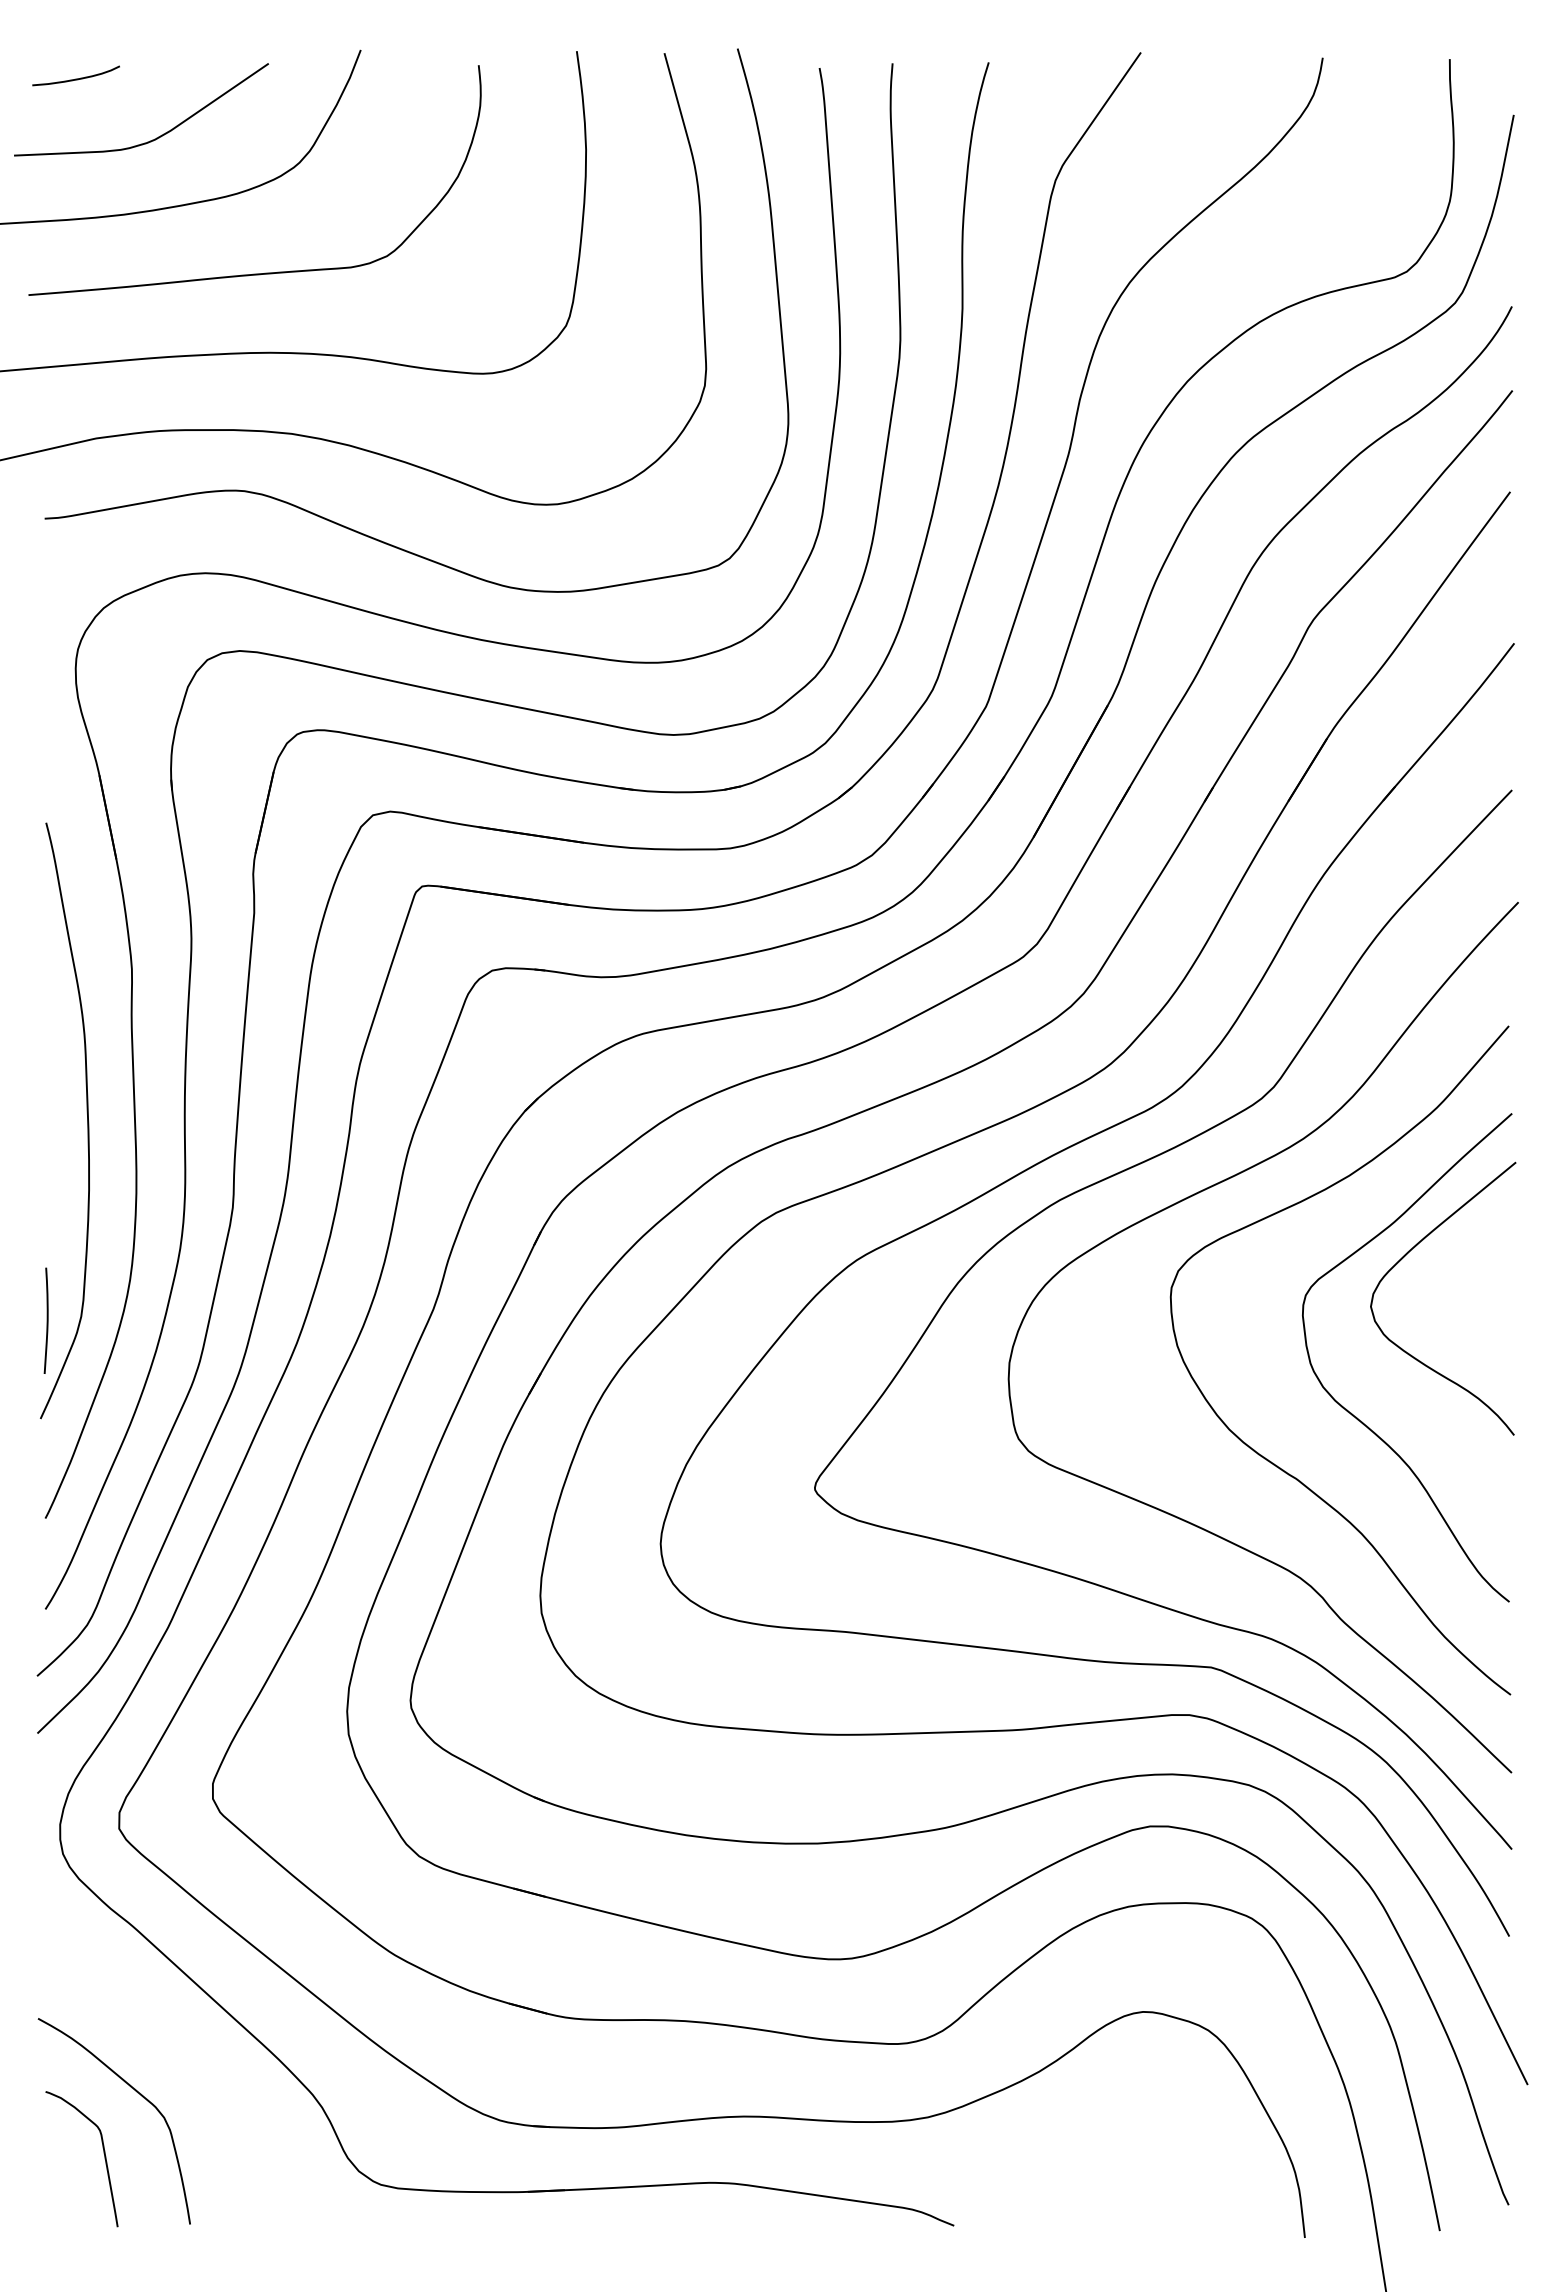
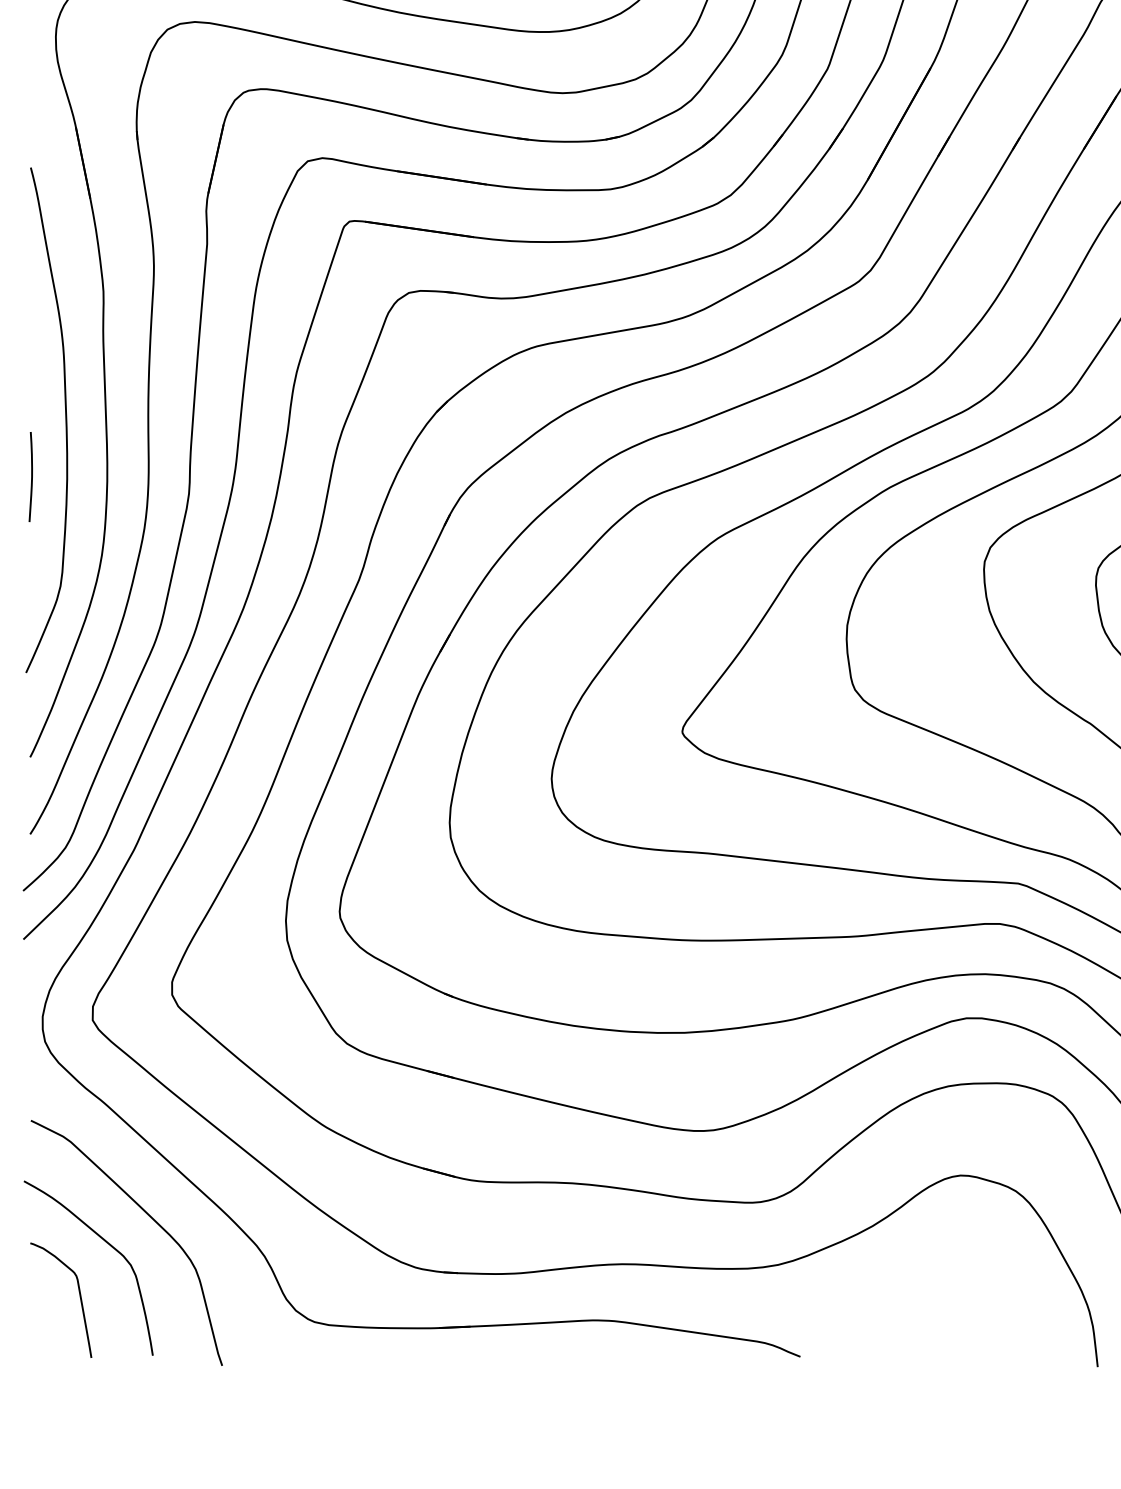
curve: (46, 1320) -> (31, 476), moved
curve: (188, 2062) -> (151, 1218), added

